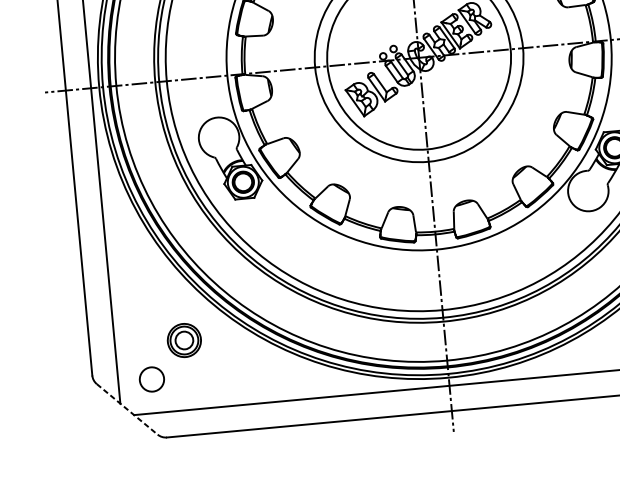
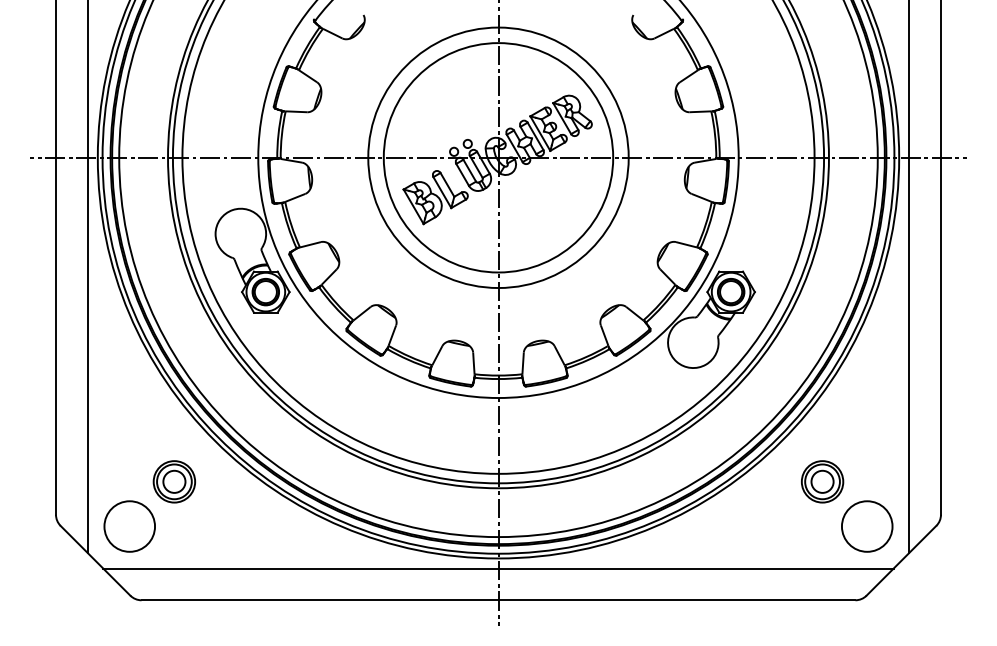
circle: (151, 379) -> (129, 526), size x1.67
line: (127, 409) -> (95, 561), dashed -> solid

